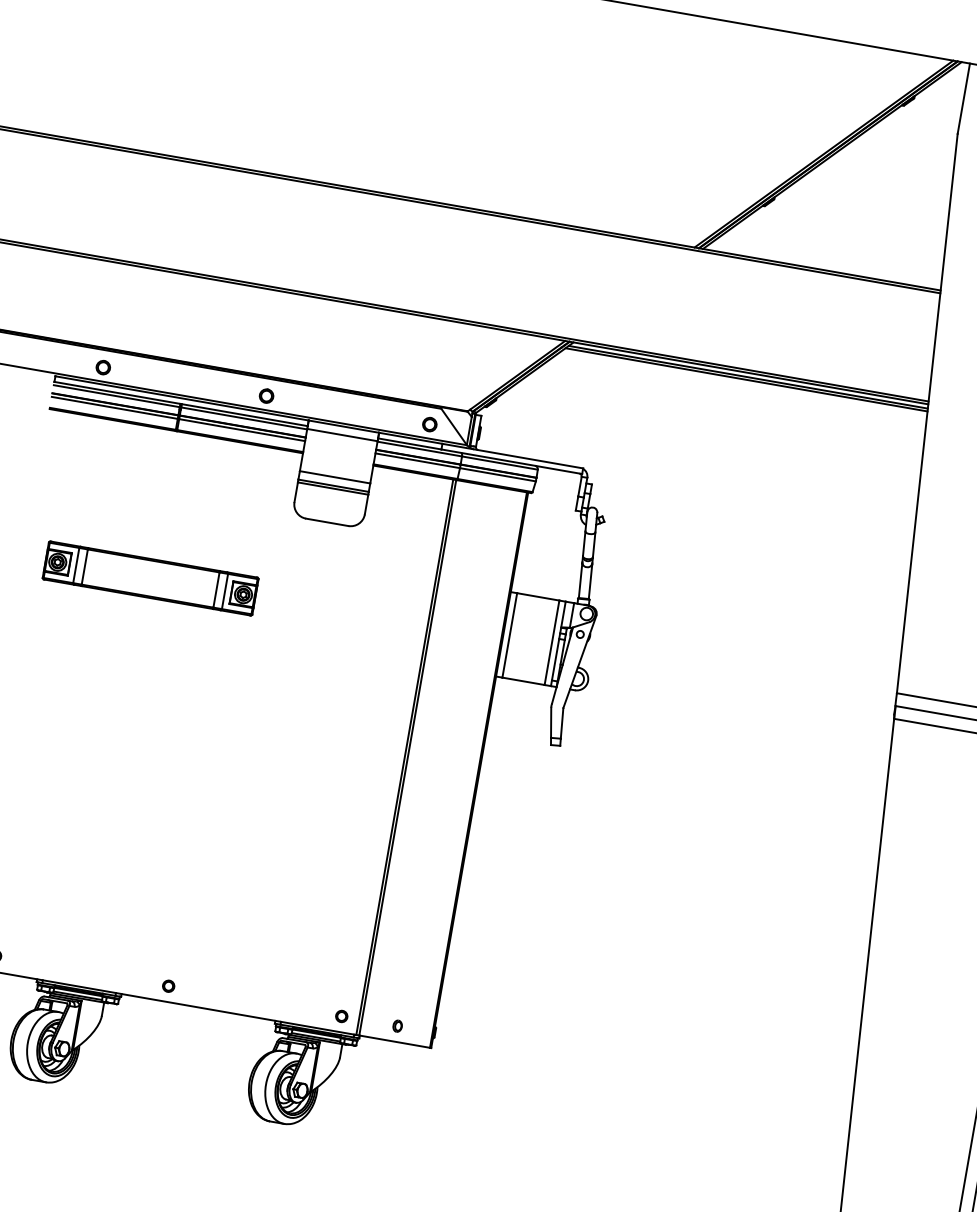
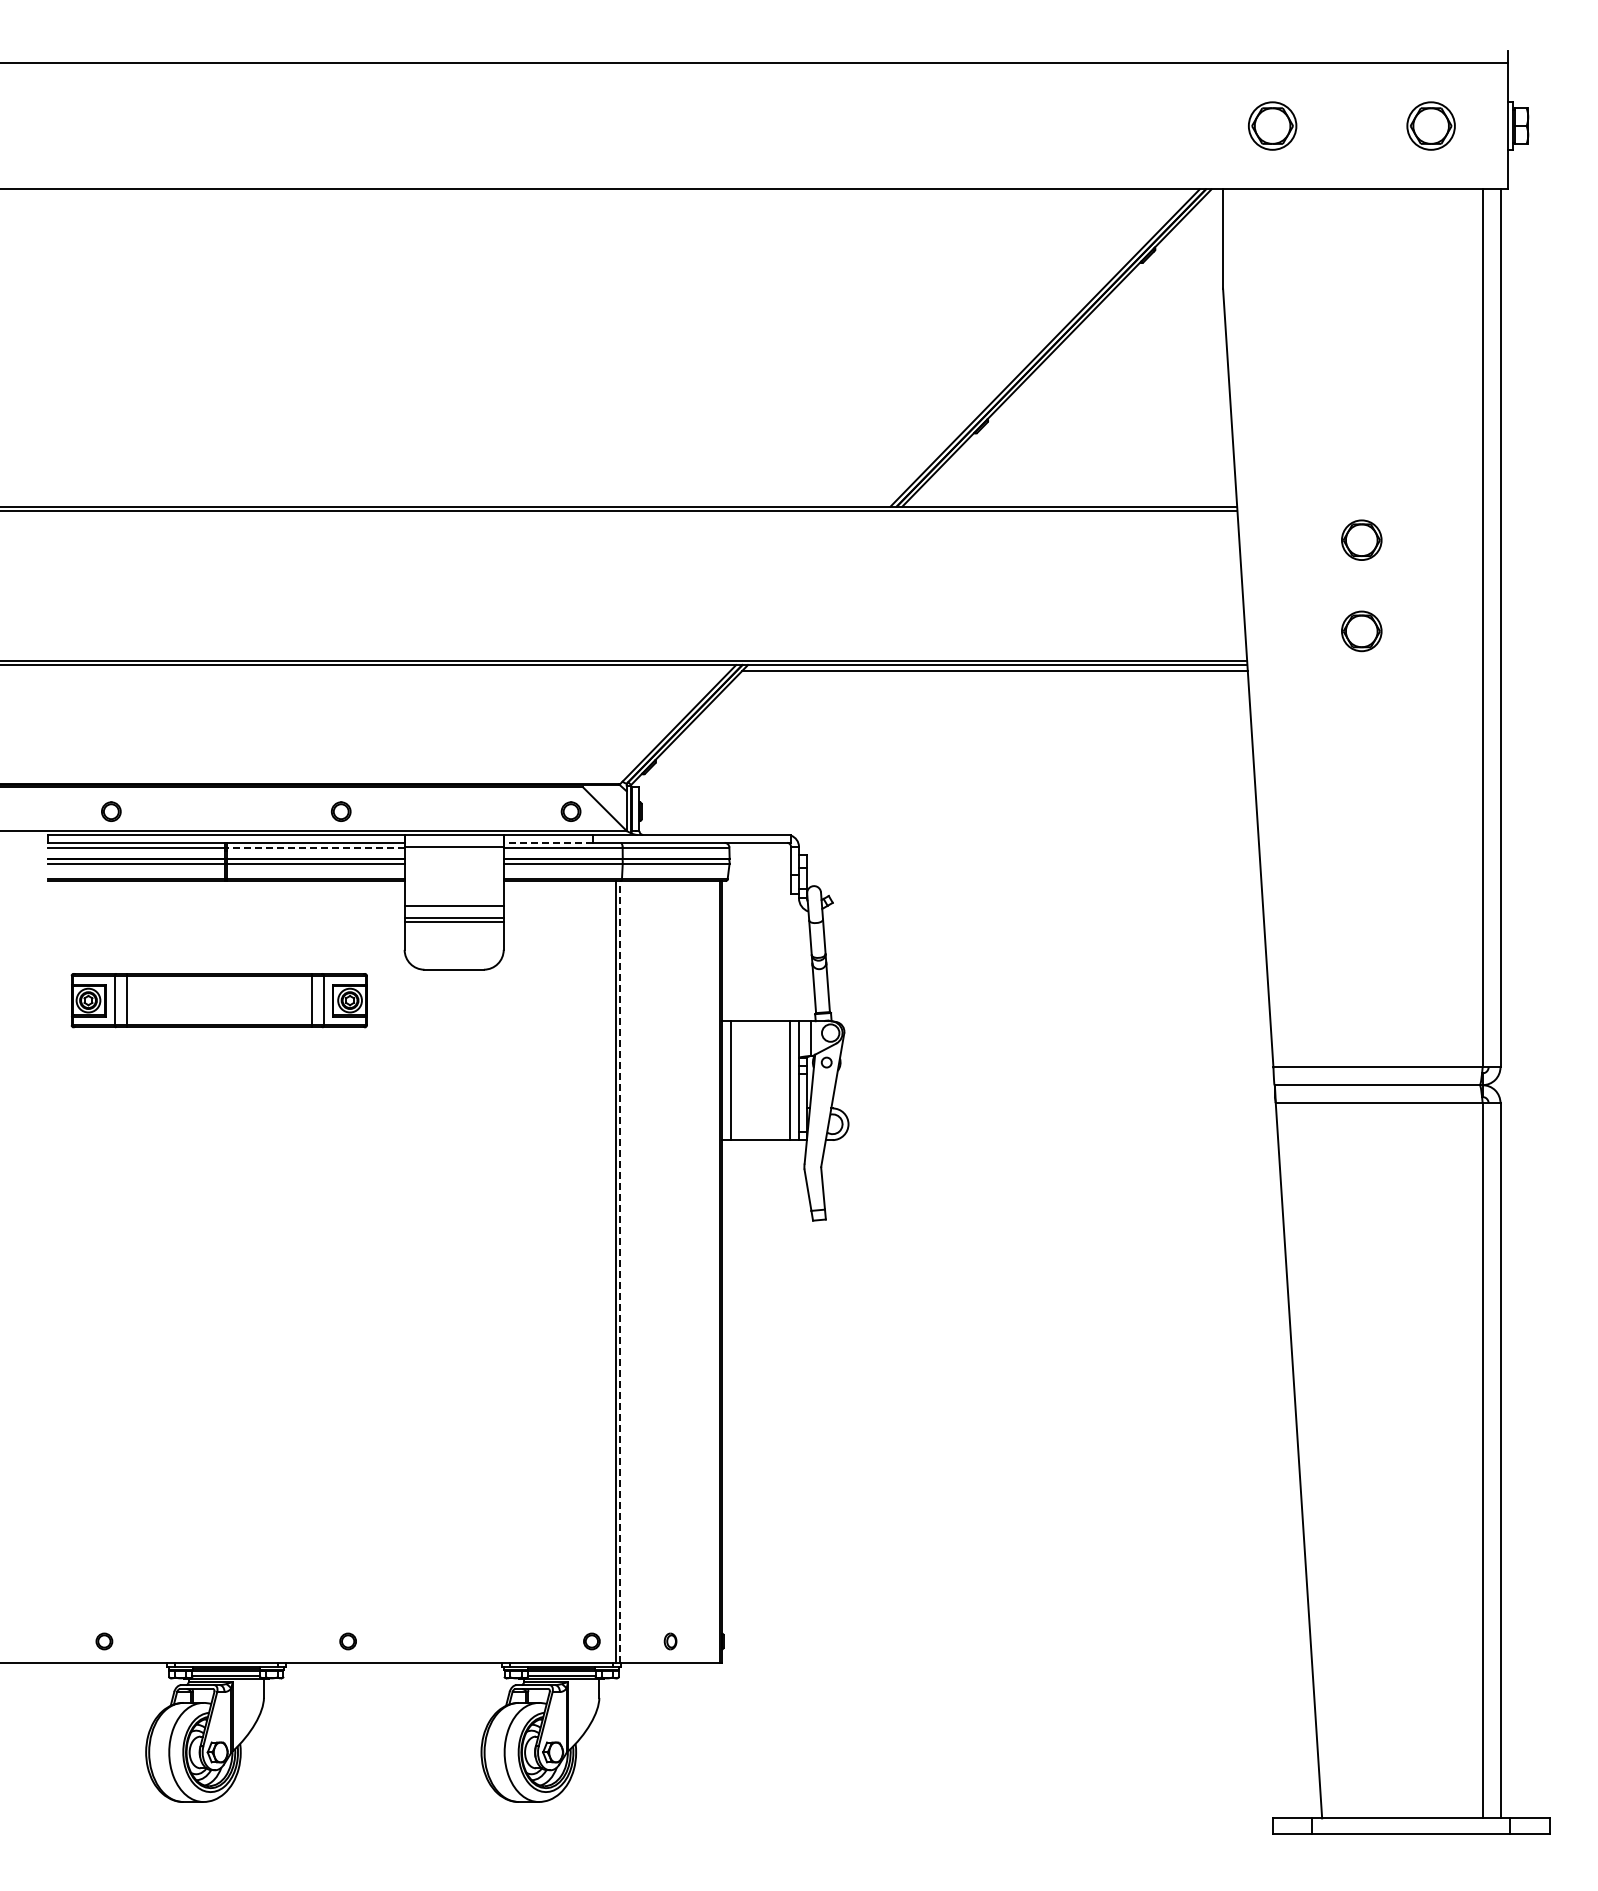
line: (746, 380) -> (993, 675), removed
line: (243, 418) -> (315, 847), solid -> dashed
line: (409, 443) -> (548, 842), solid -> dashed
part: (150, 578) -> (218, 1000), moved
line: (407, 757) -> (620, 1271), solid -> dashed

